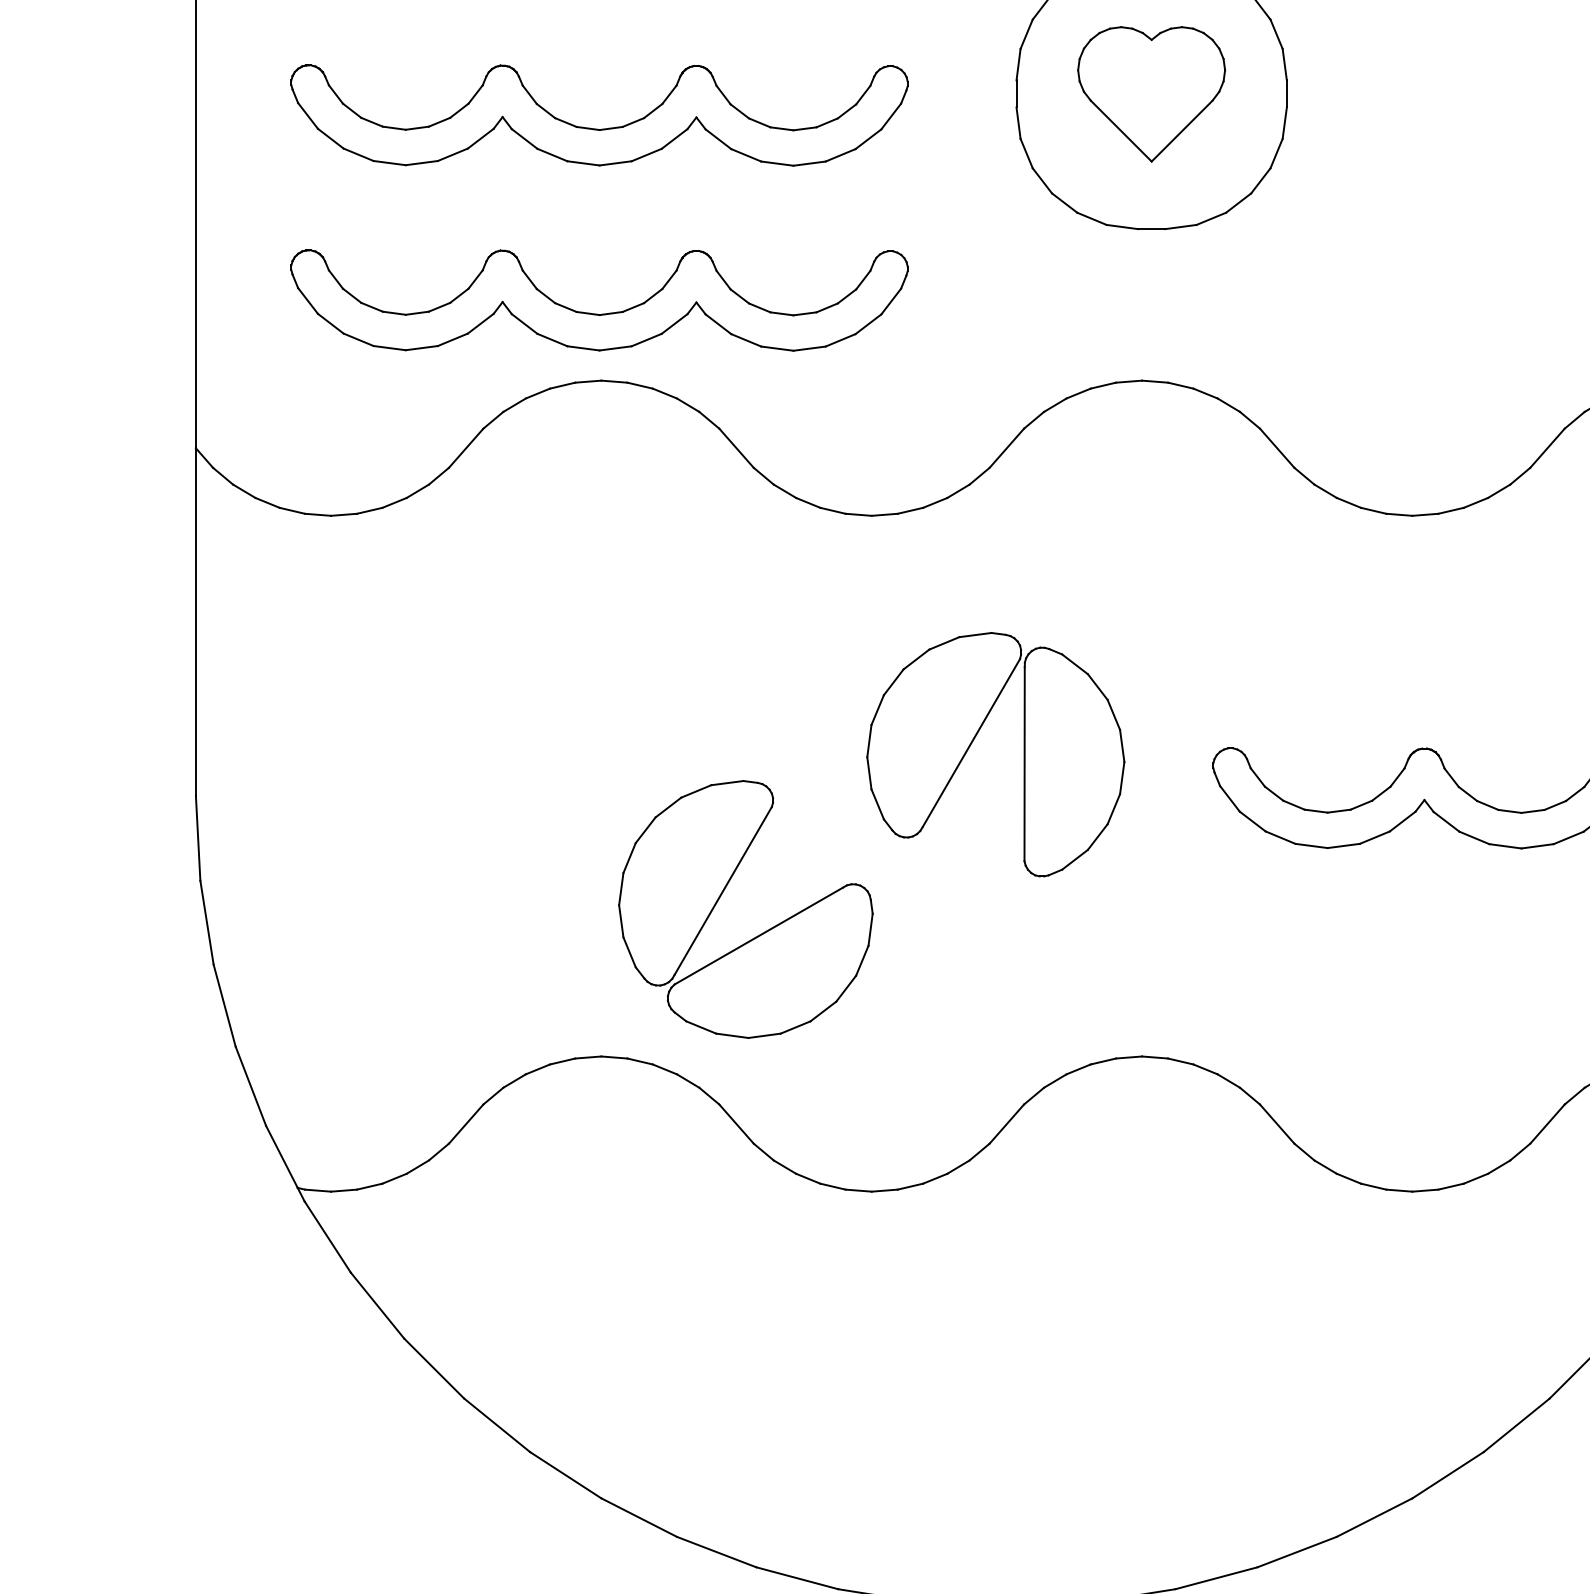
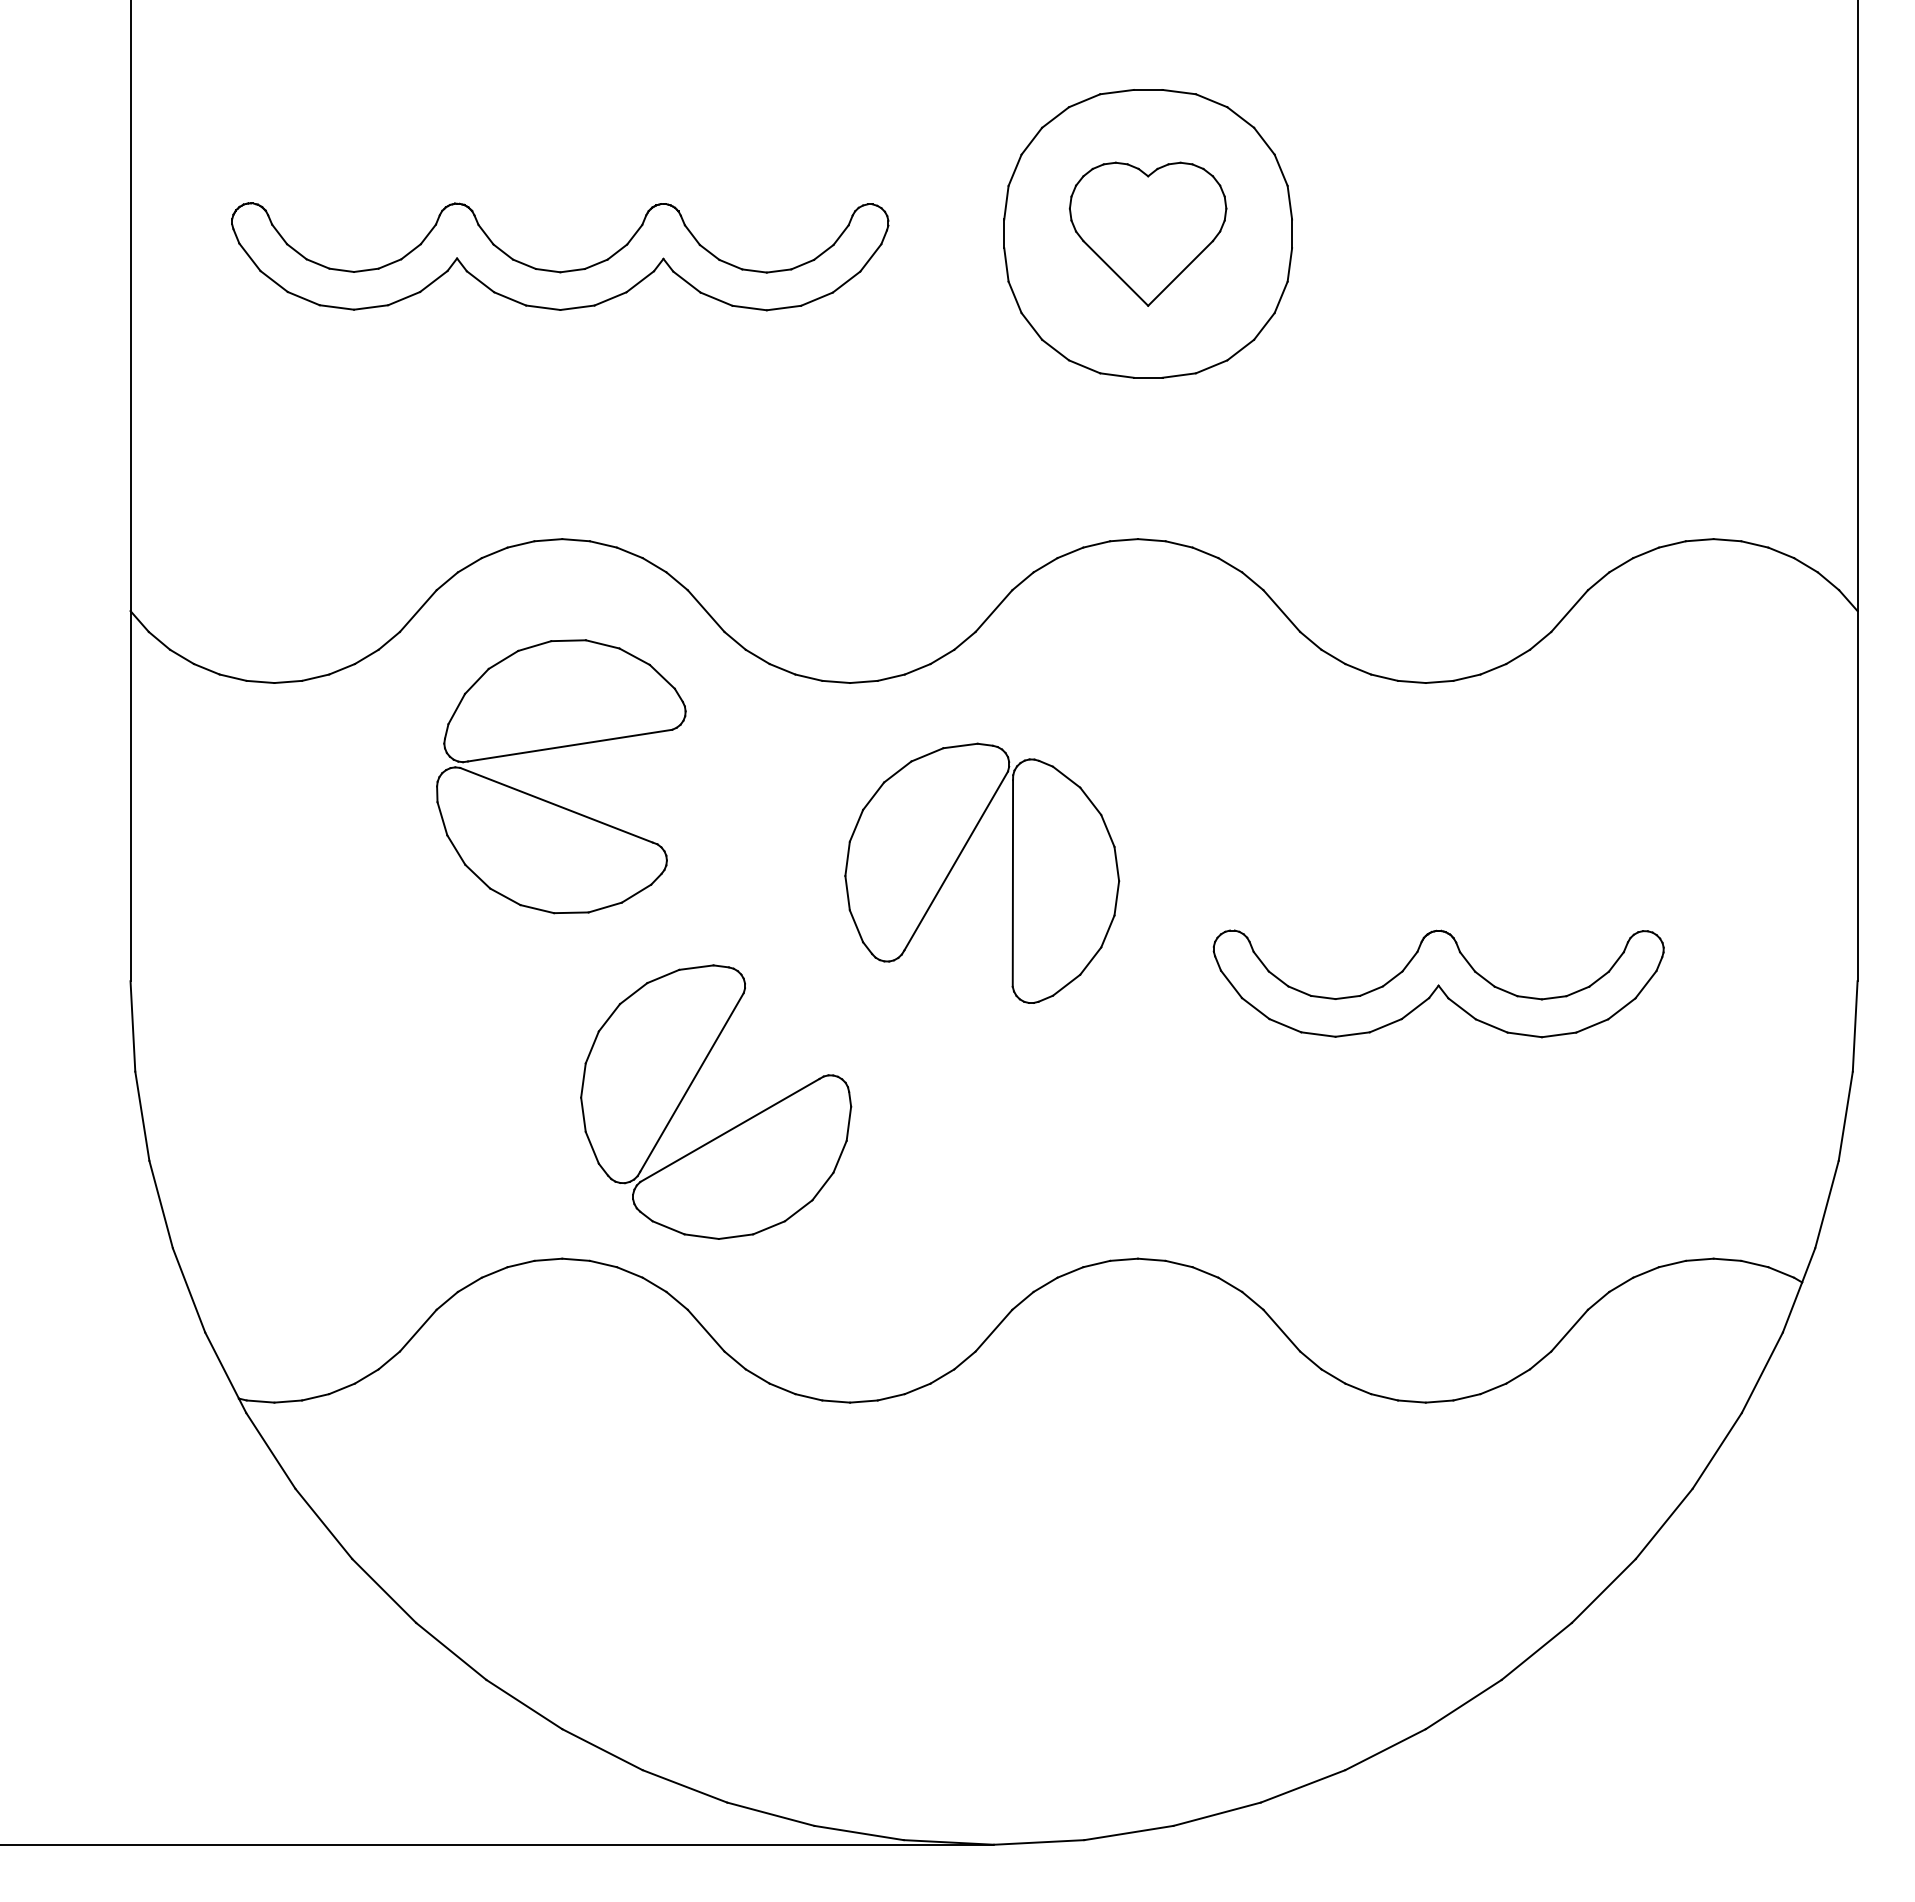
part: (595, 313) -> (556, 467), removed
part: (590, 627) -> (550, 801), added
part: (973, 741) -> (958, 859), moved

